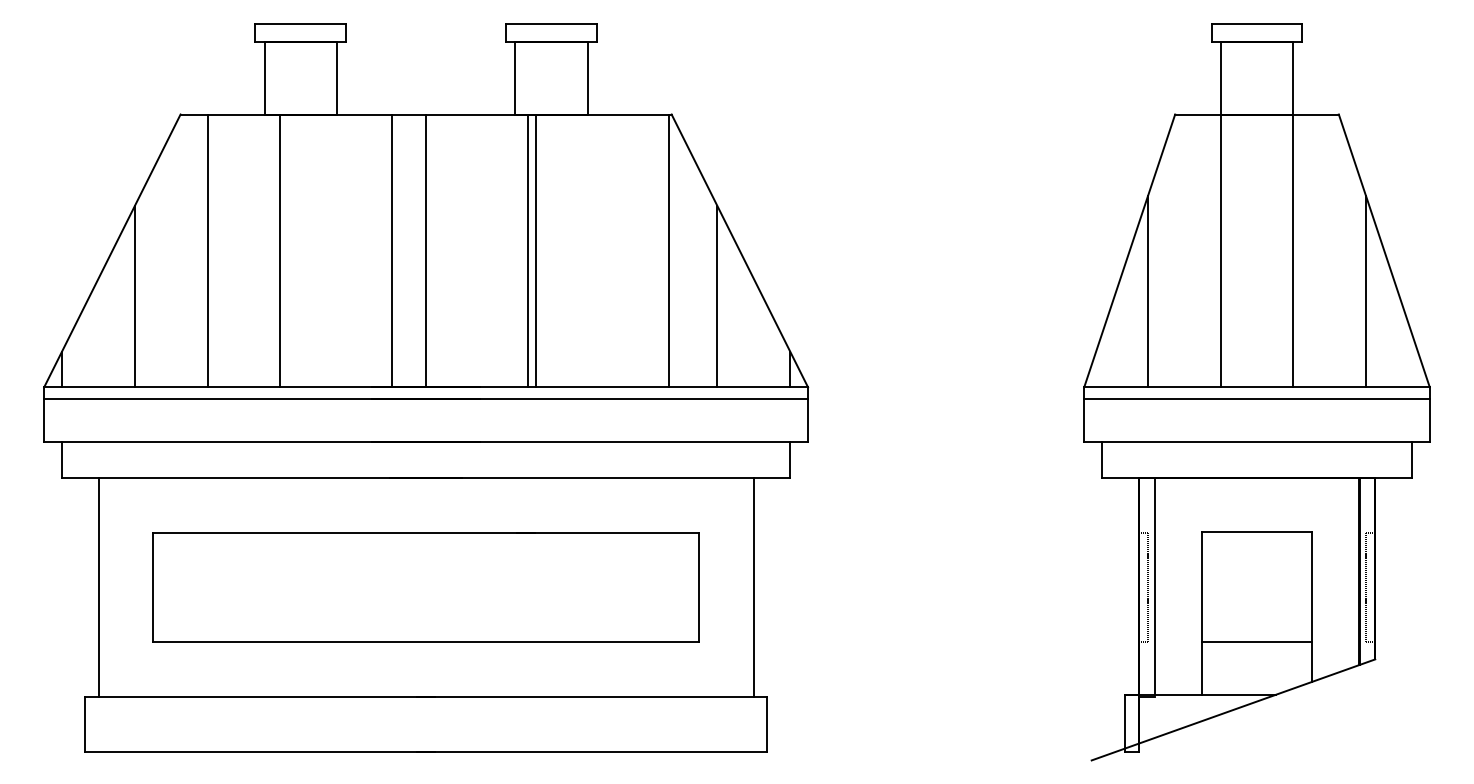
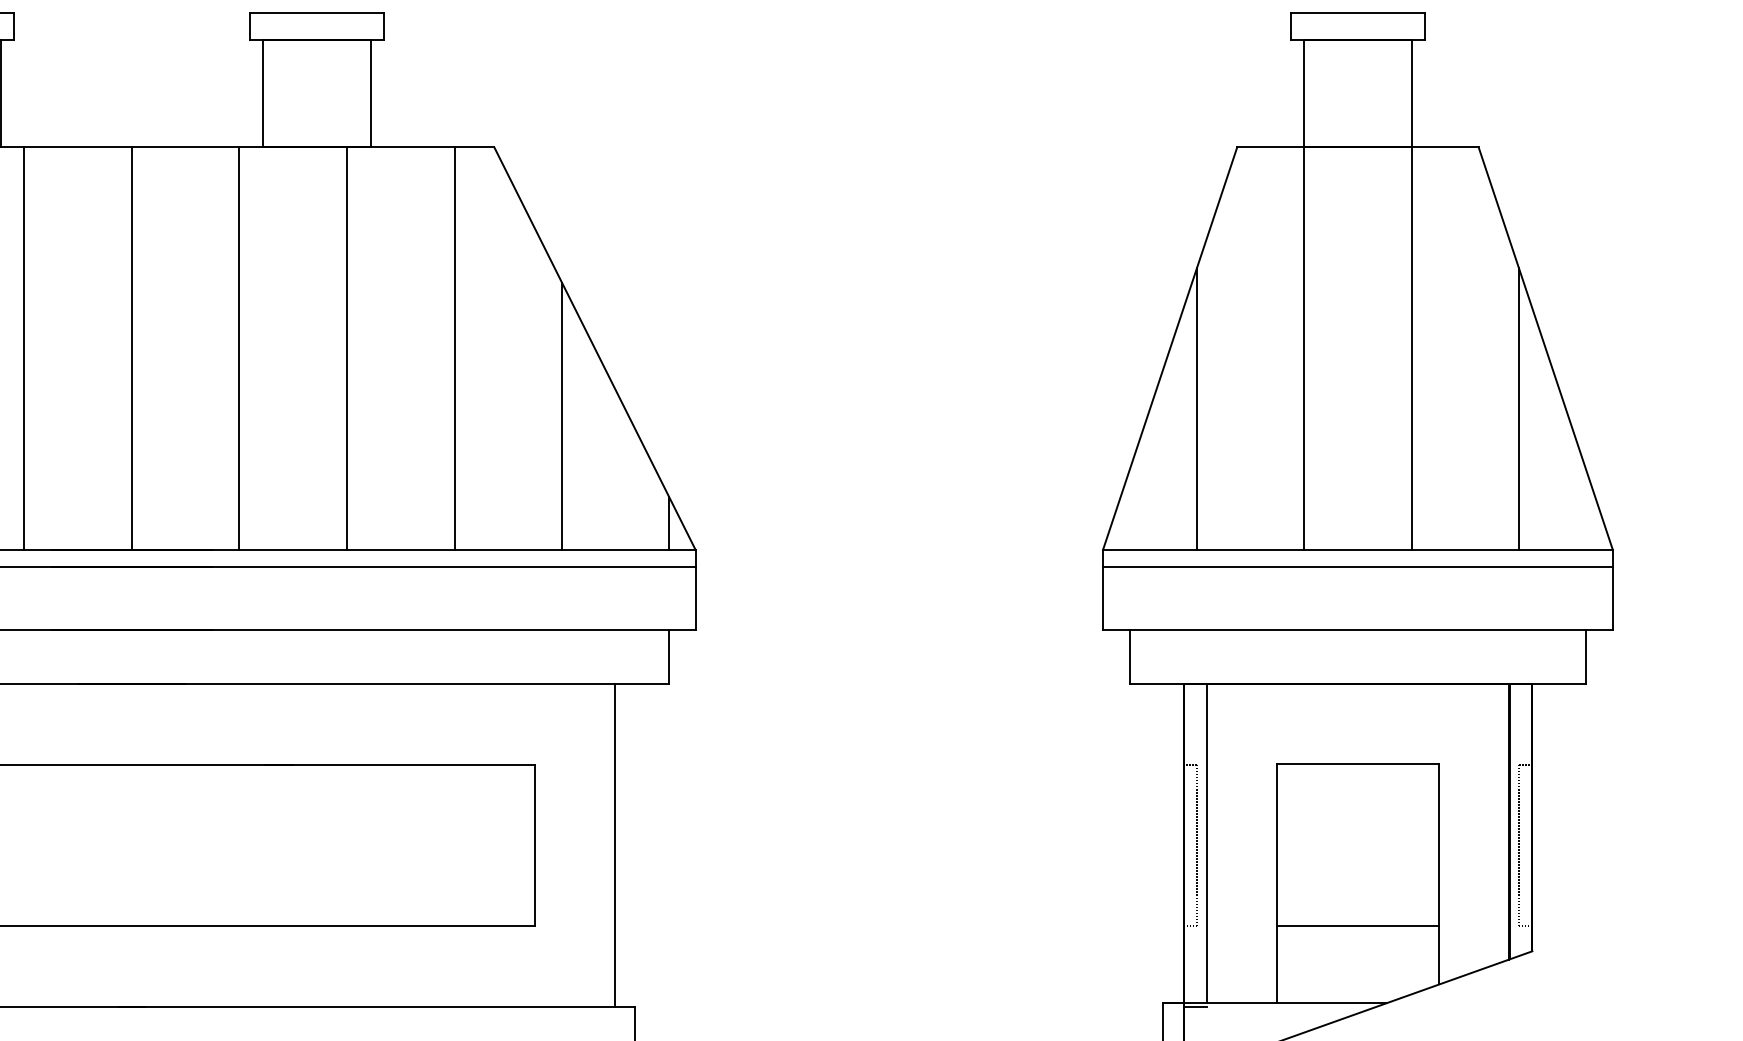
line: (392, 250) -> (24, 348), moved
line: (527, 250) -> (238, 348), moved
line: (535, 250) -> (346, 348), moved
line: (668, 250) -> (454, 348), moved

